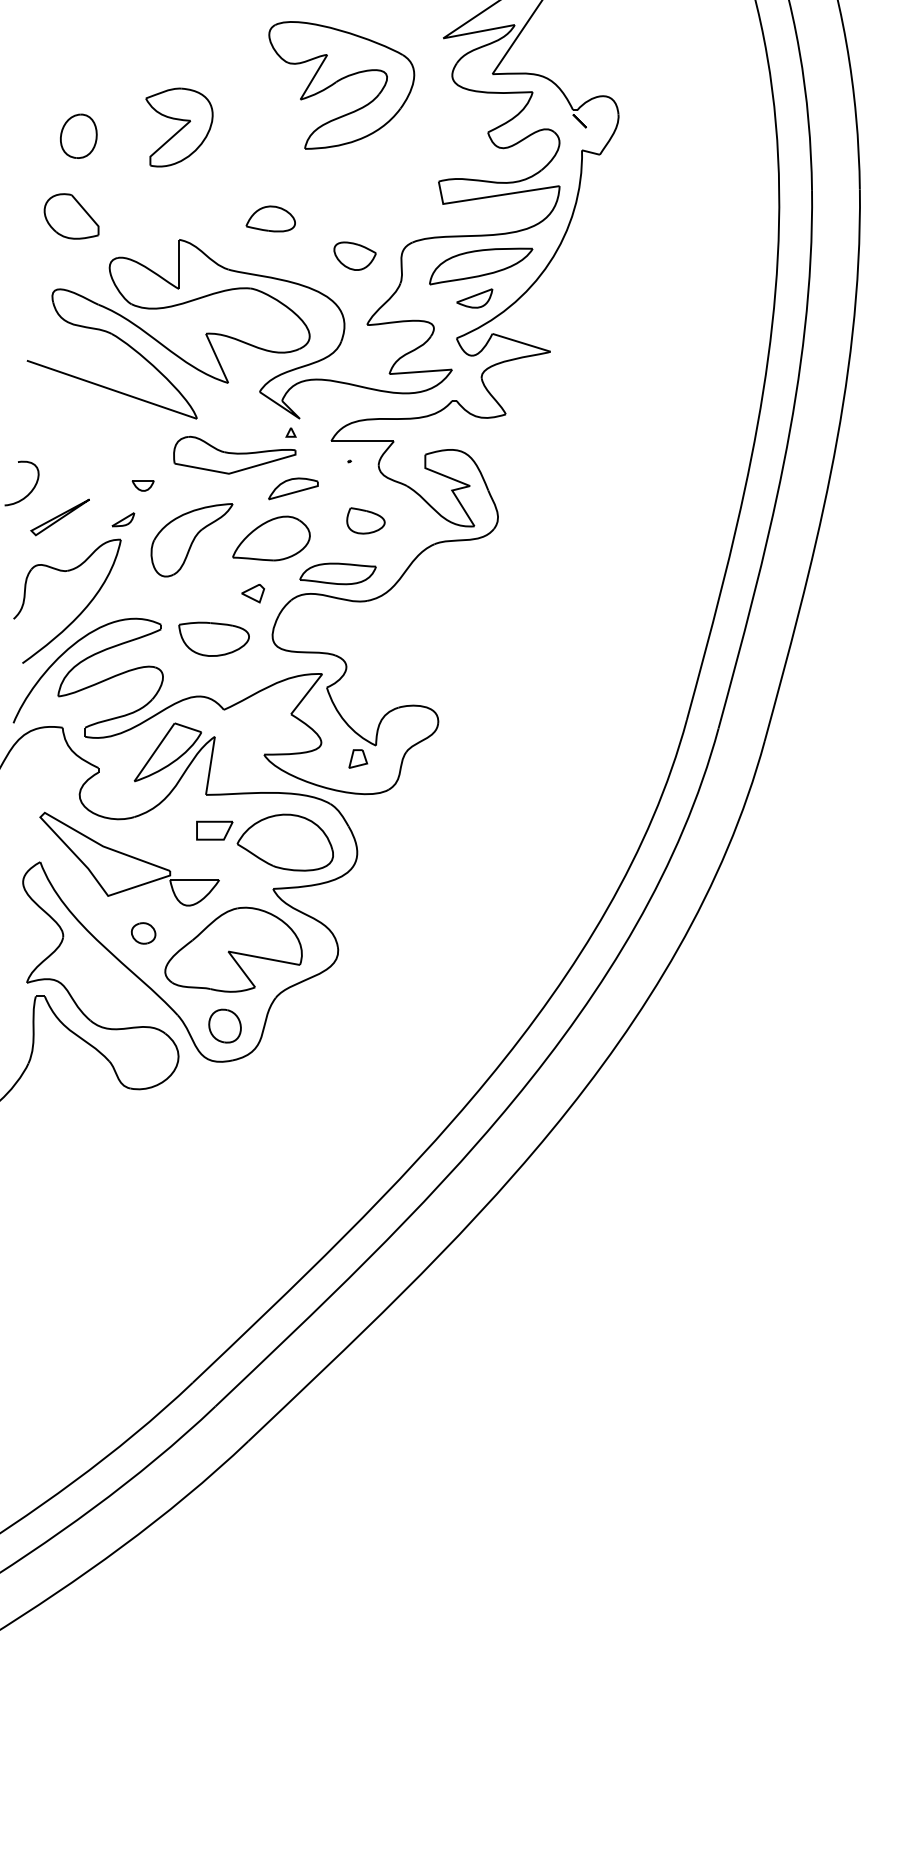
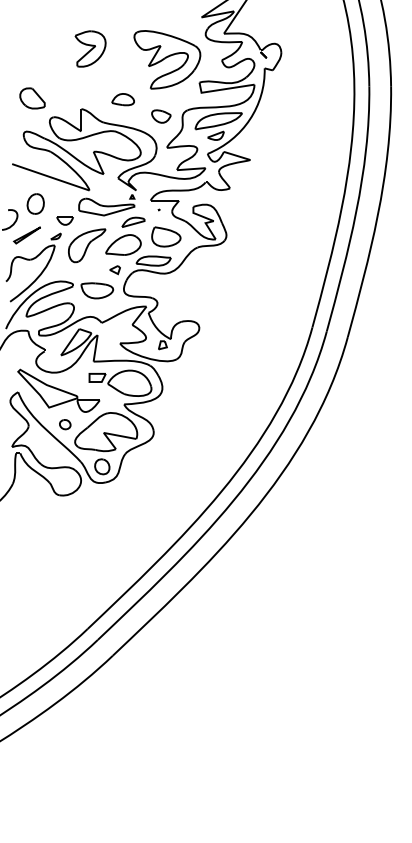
part: (341, 84) -> (167, 59), moved
part: (179, 126) -> (90, 48), moved
part: (78, 135) -> (35, 203), moved
part: (141, 484) -> (64, 220), size x1.67
part: (366, 519) -> (166, 236), size x1.67

